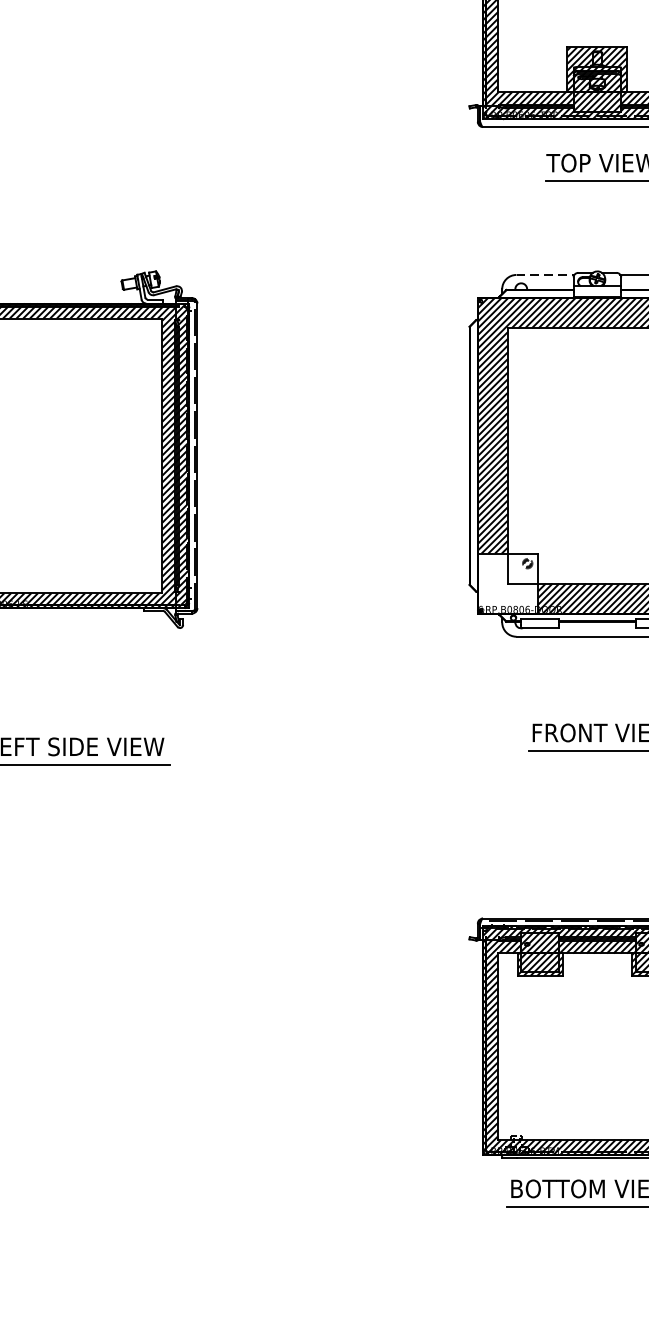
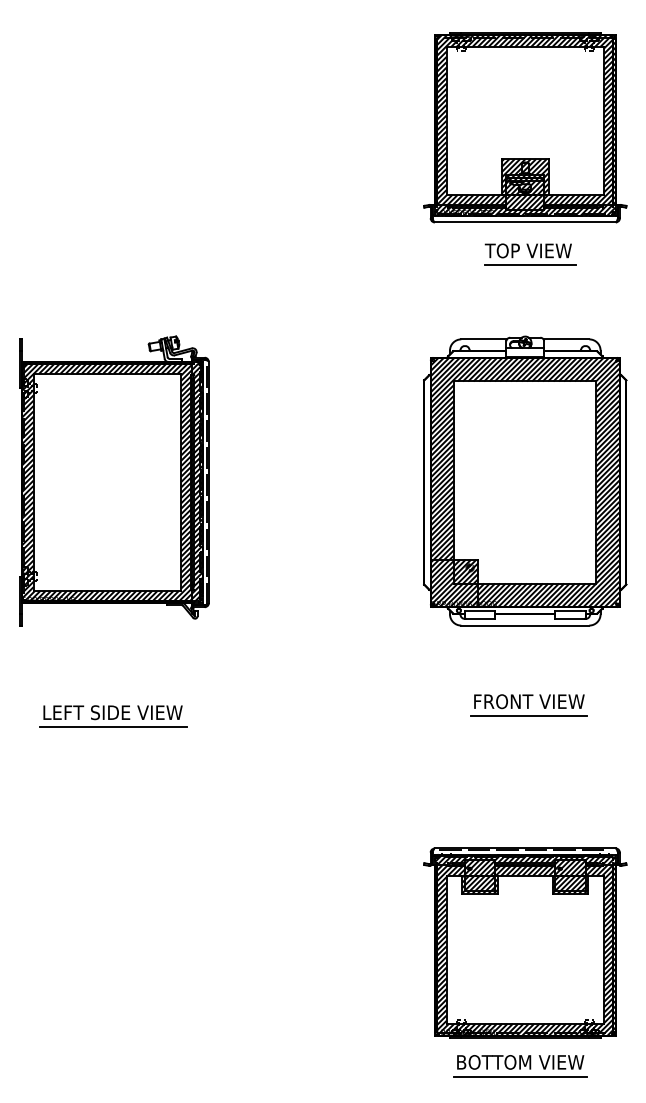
line: (545, 275) -> (484, 339), dashed -> solid
hatch: (507, 583) -> (454, 583), added

